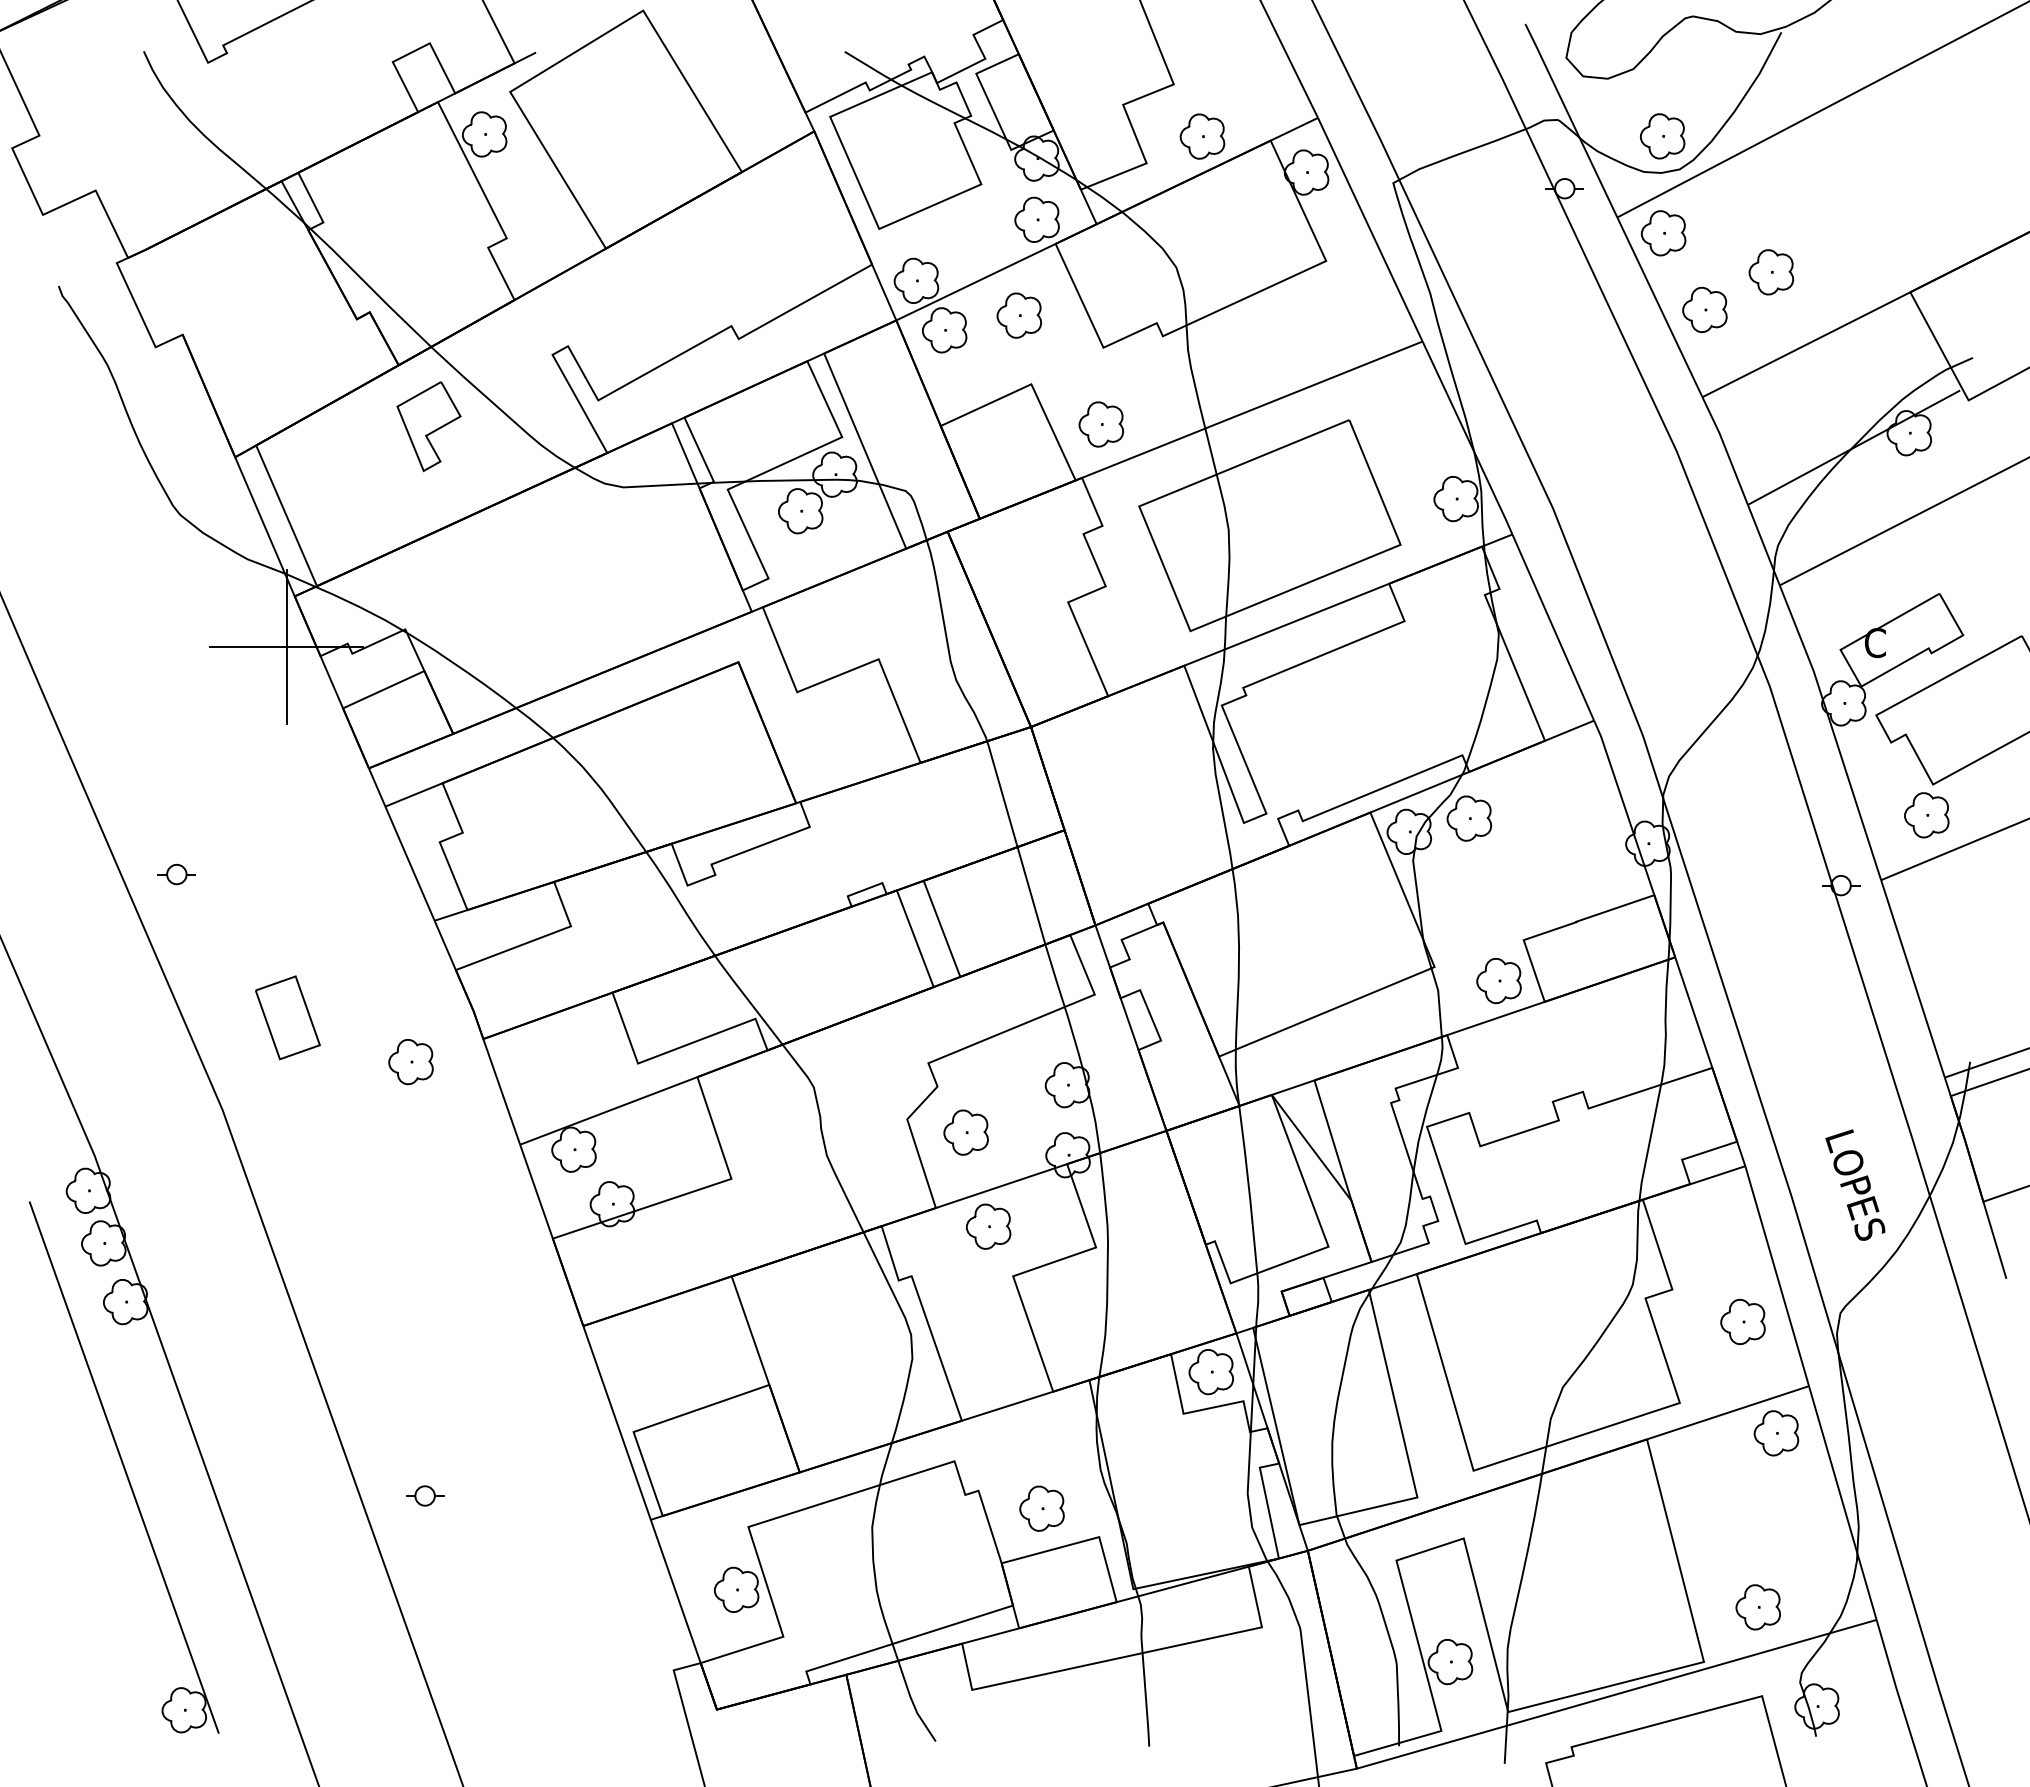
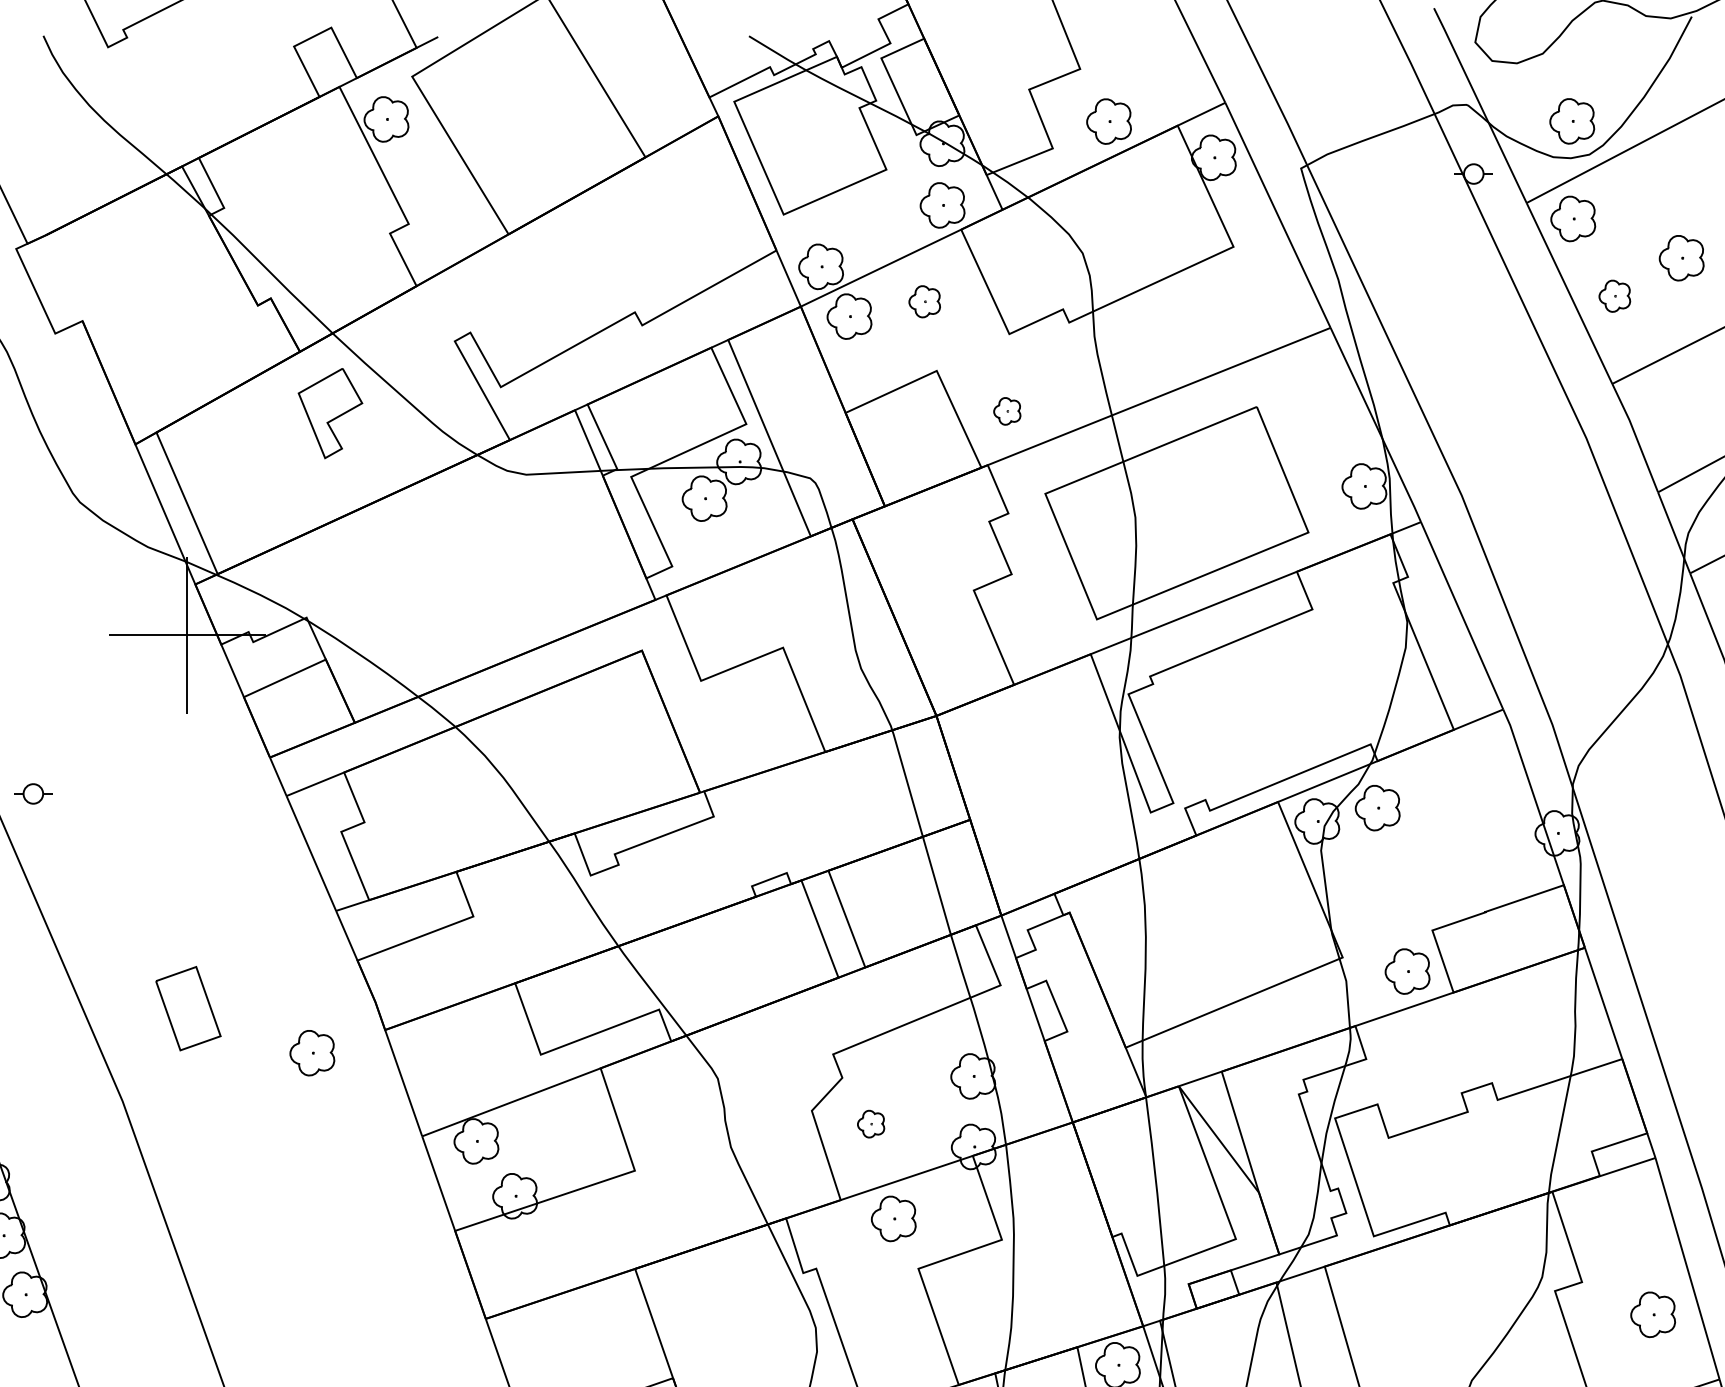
part: (1704, 310) -> (1614, 296), size x0.7
part: (1019, 315) -> (924, 301), size x0.7
part: (1101, 424) -> (1007, 411), size x0.6
part: (176, 874) -> (33, 793), moved
part: (965, 1132) -> (870, 1124), size x0.6

